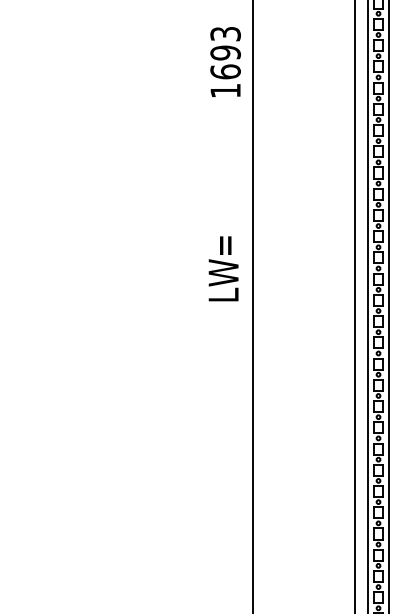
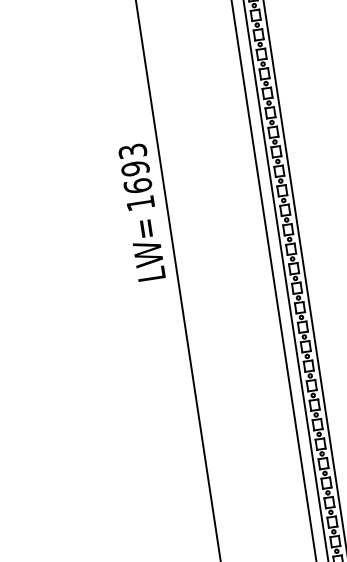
text: (225, 61) -> (136, 176), moved
text: (223, 268) -> (147, 249), moved

